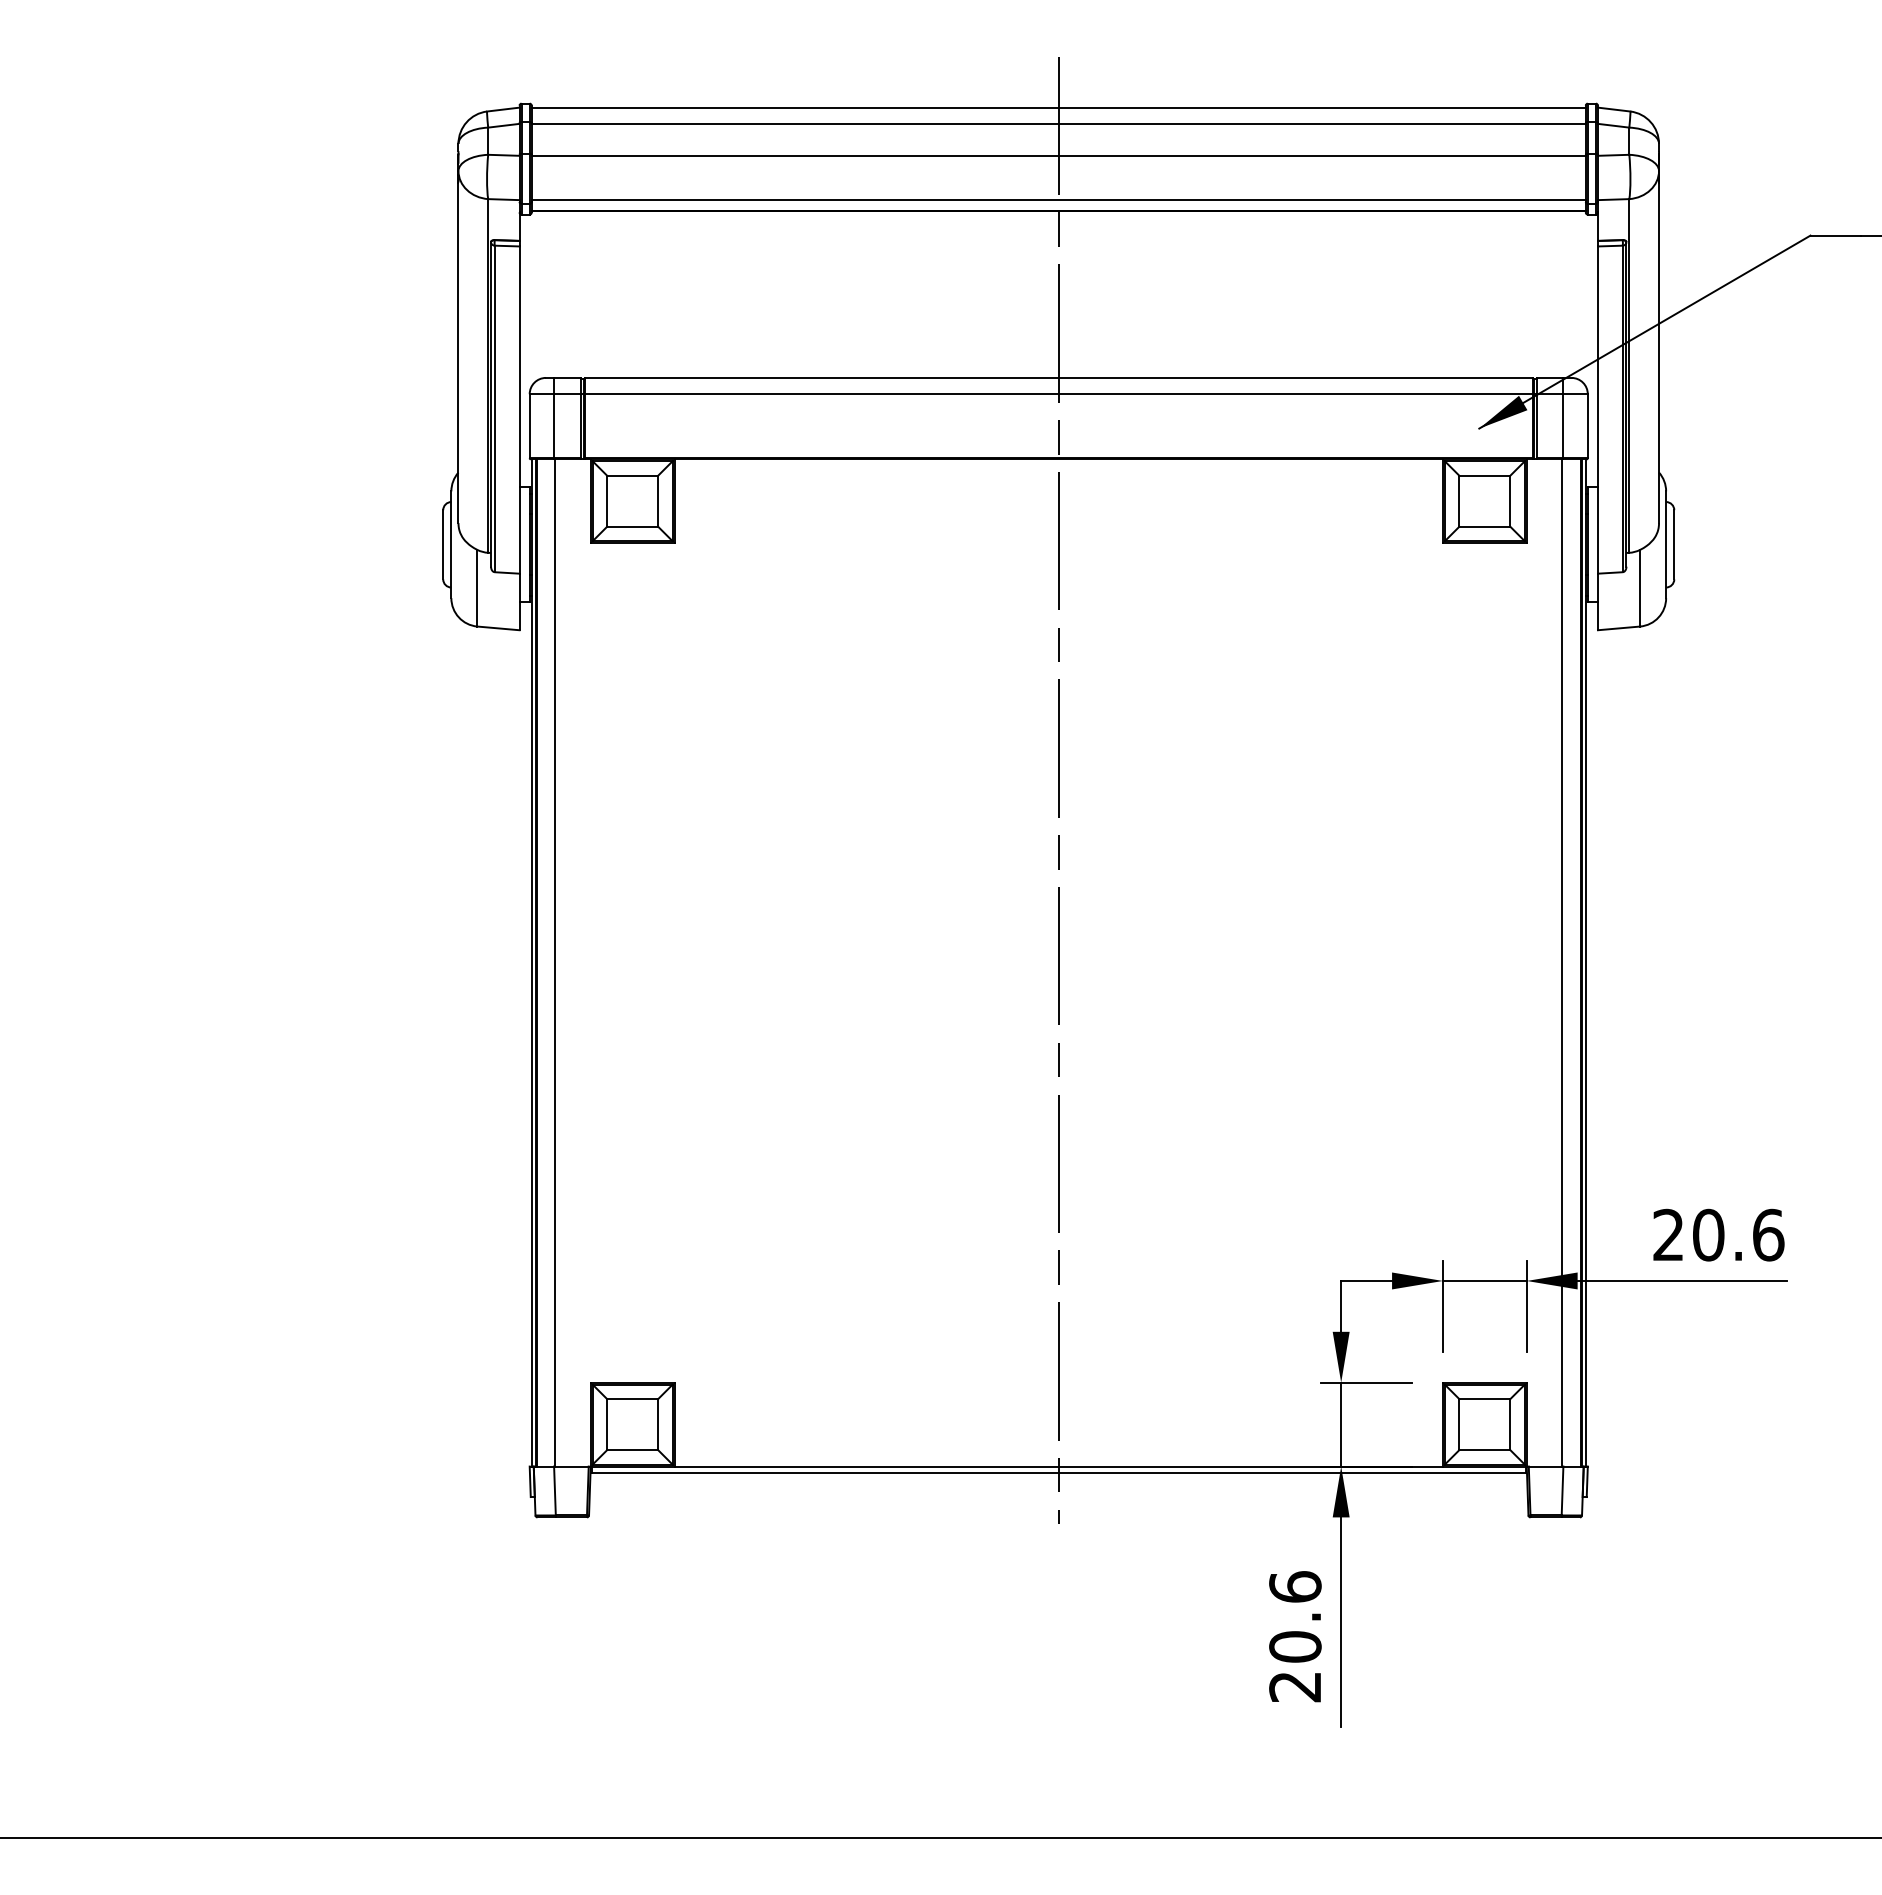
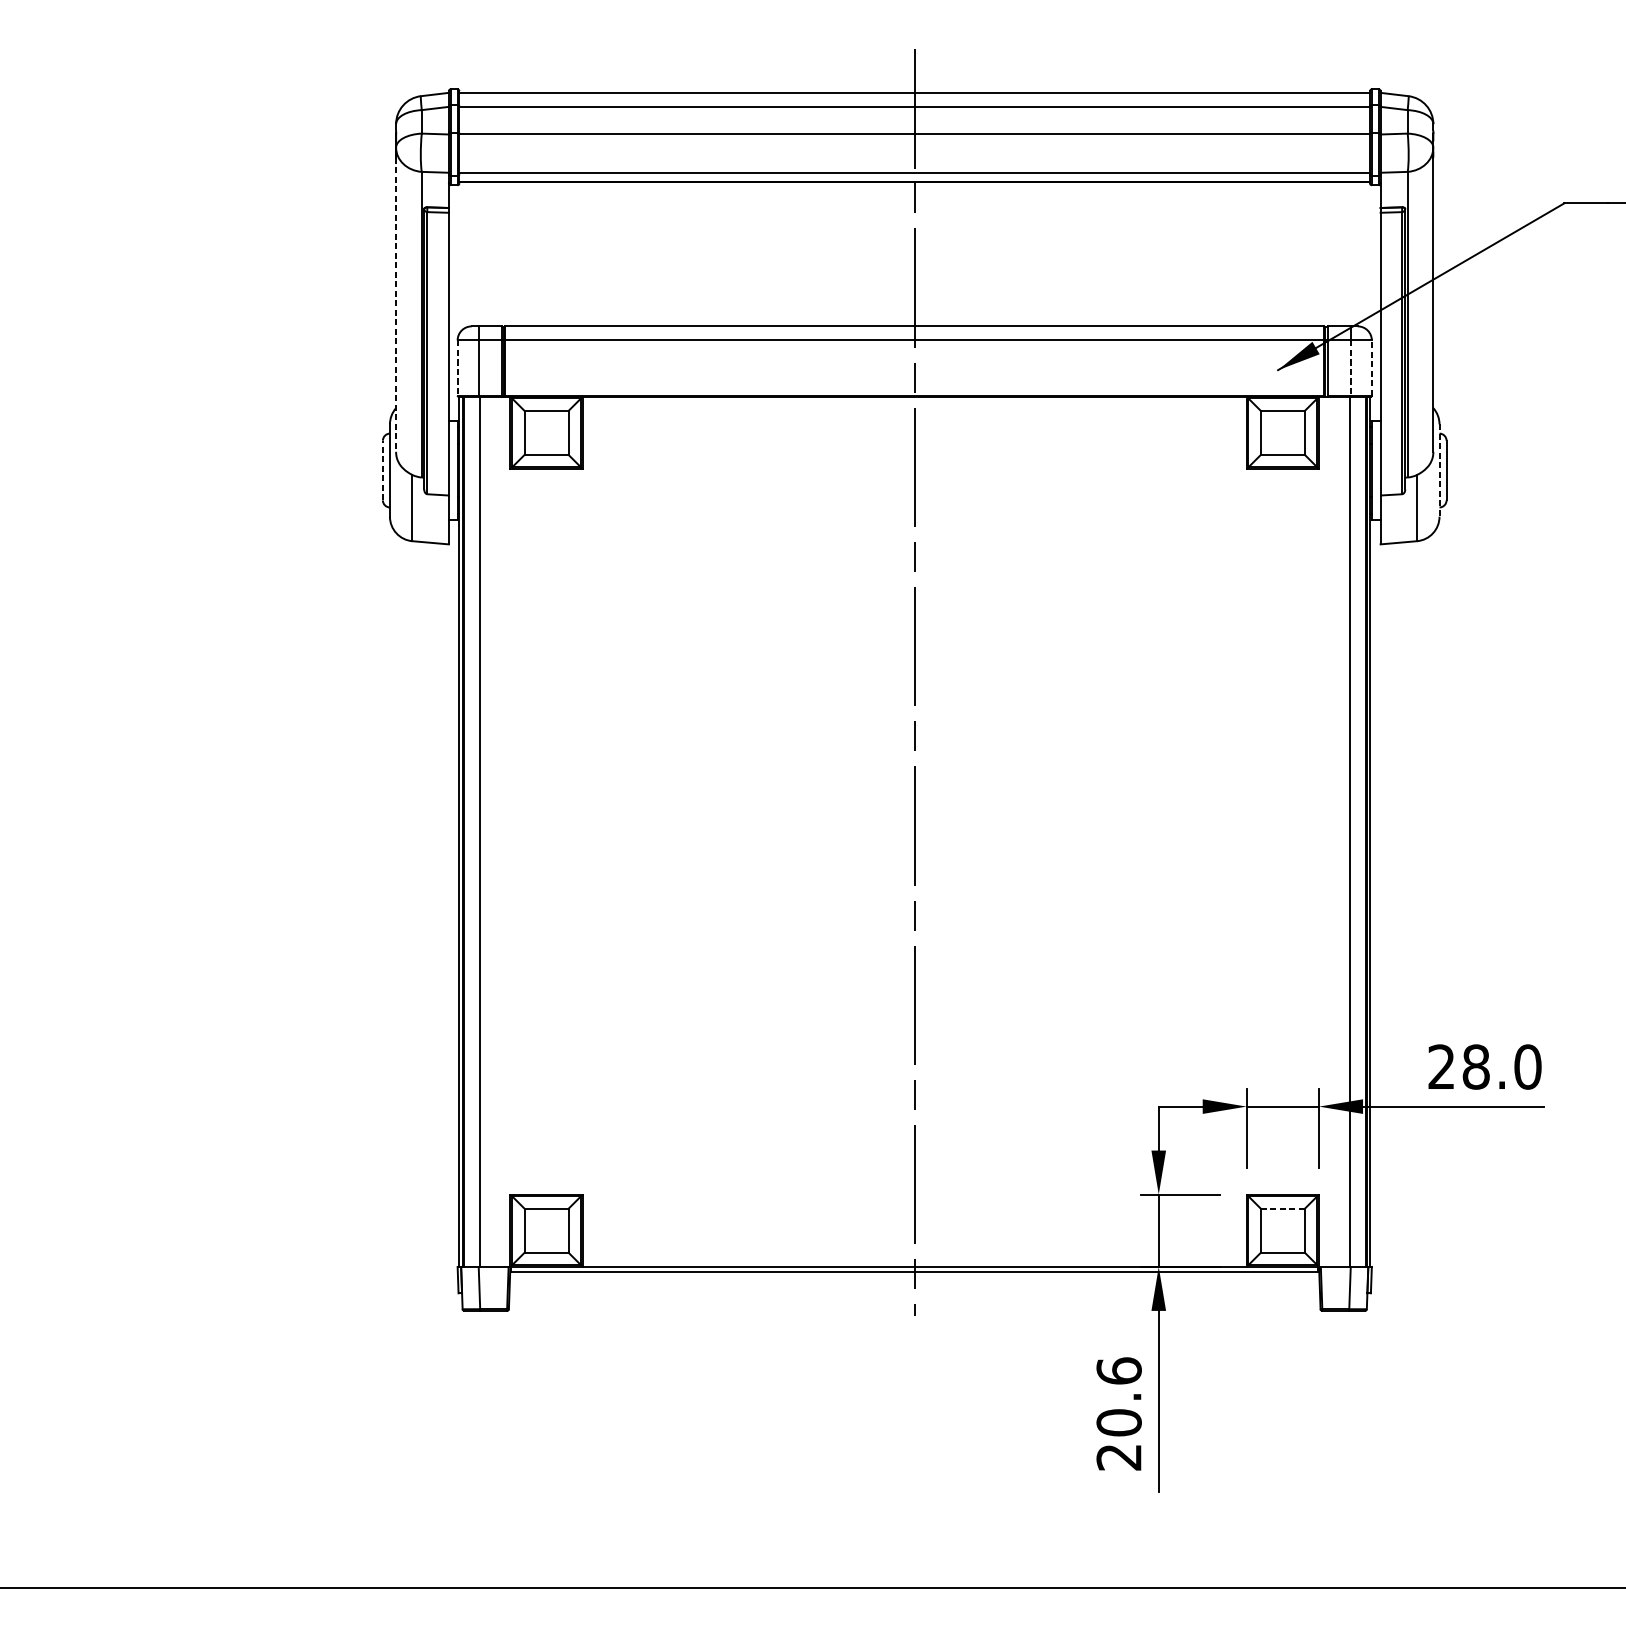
line: (458, 353) -> (396, 305), solid -> dashed
line: (1587, 425) -> (1371, 367), solid -> dashed
line: (529, 426) -> (457, 368), solid -> dashed
line: (1563, 426) -> (1350, 368), solid -> dashed
line: (443, 544) -> (383, 470), solid -> dashed
line: (1666, 545) -> (1439, 471), solid -> dashed
text: (1738, 1234) -> (1502, 1066), 20.6 -> 28.0
line: (1485, 1399) -> (1283, 1209), solid -> dashed

